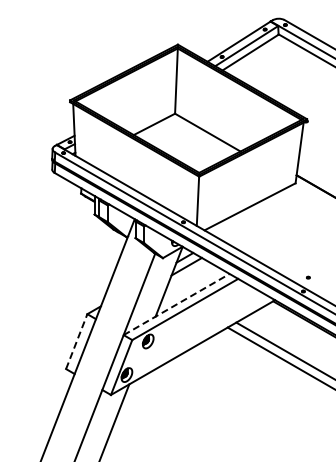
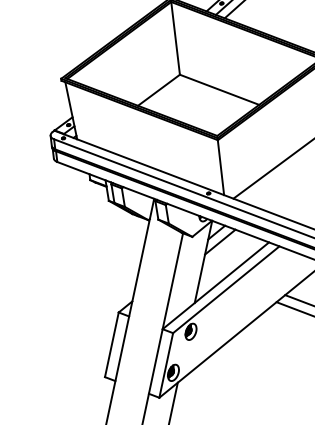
line: (177, 304) -> (216, 285), dashed -> solid
line: (76, 341) -> (111, 344), dashed -> solid

